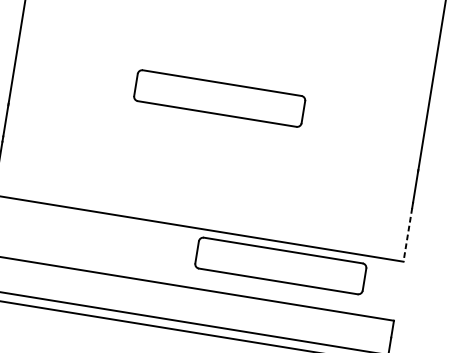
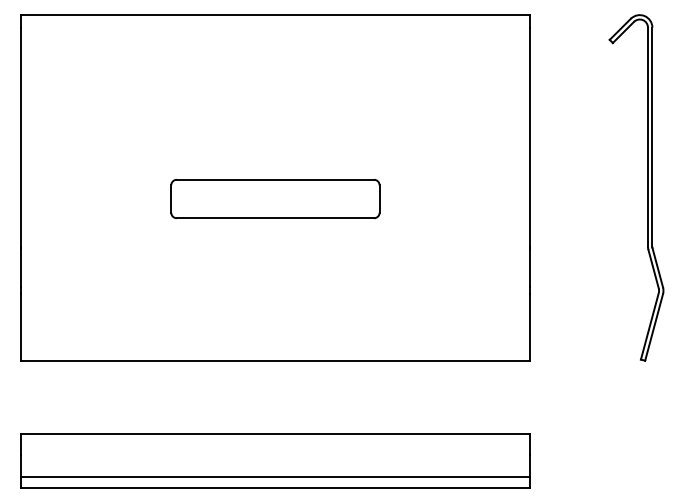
line: (407, 235) -> (530, 327), dashed -> solid
part: (280, 266) -> (382, 390), removed

